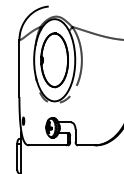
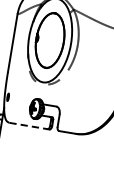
line: (47, 145) -> (28, 126), solid -> dashed

